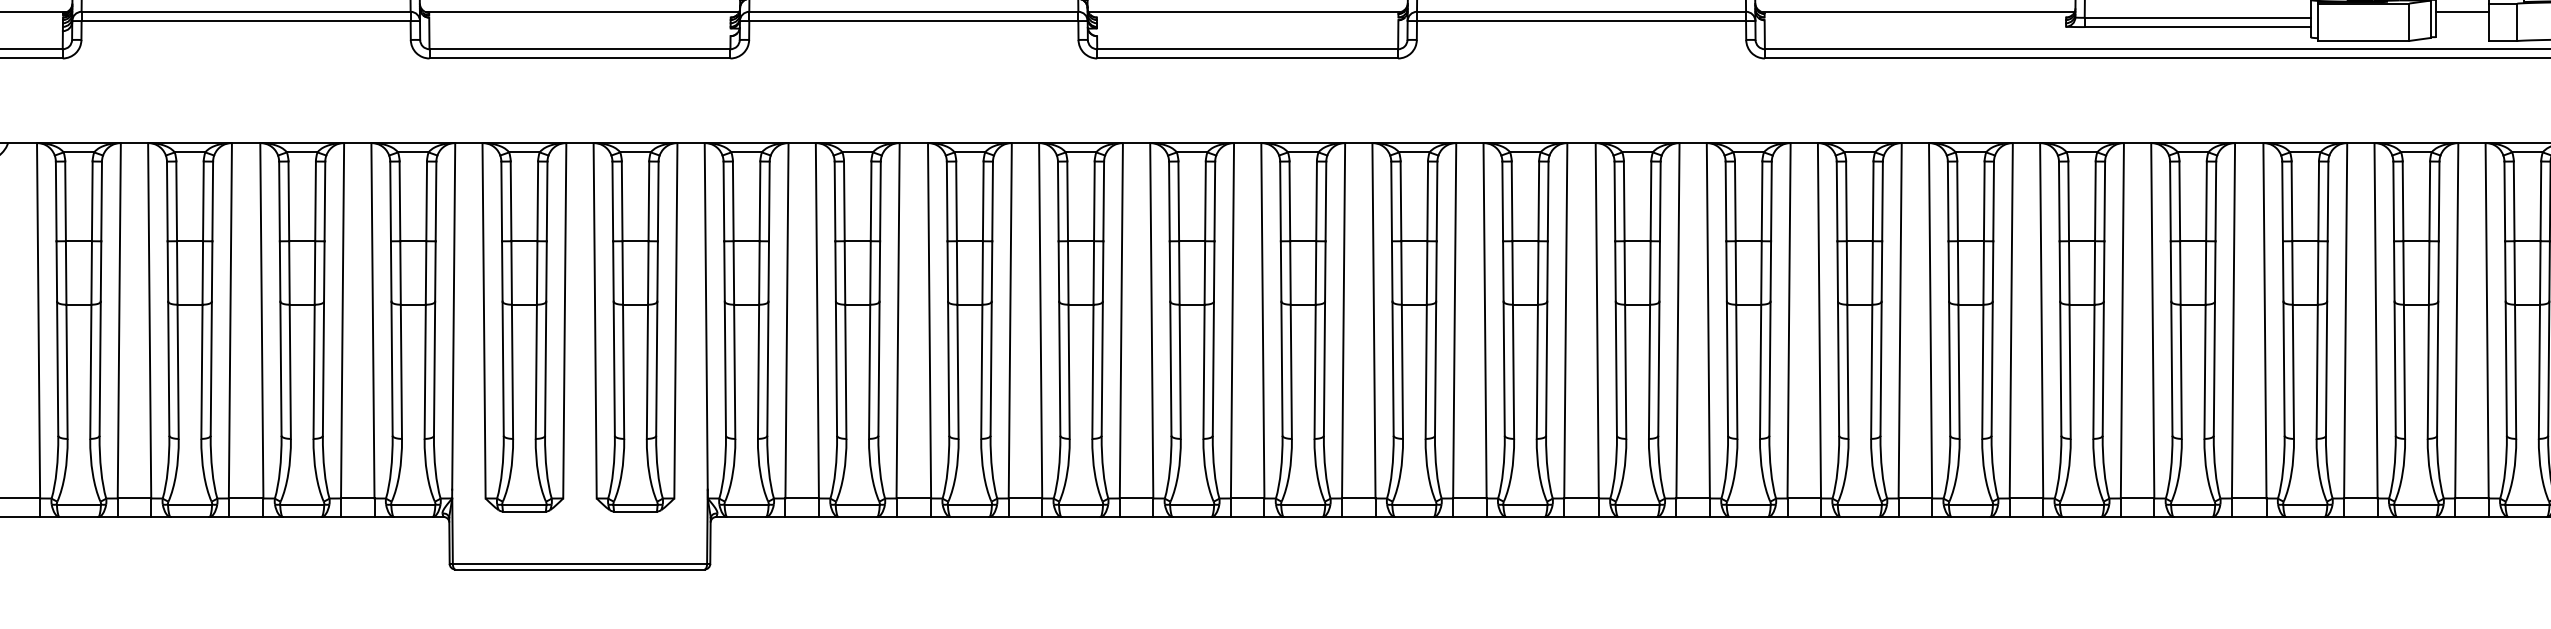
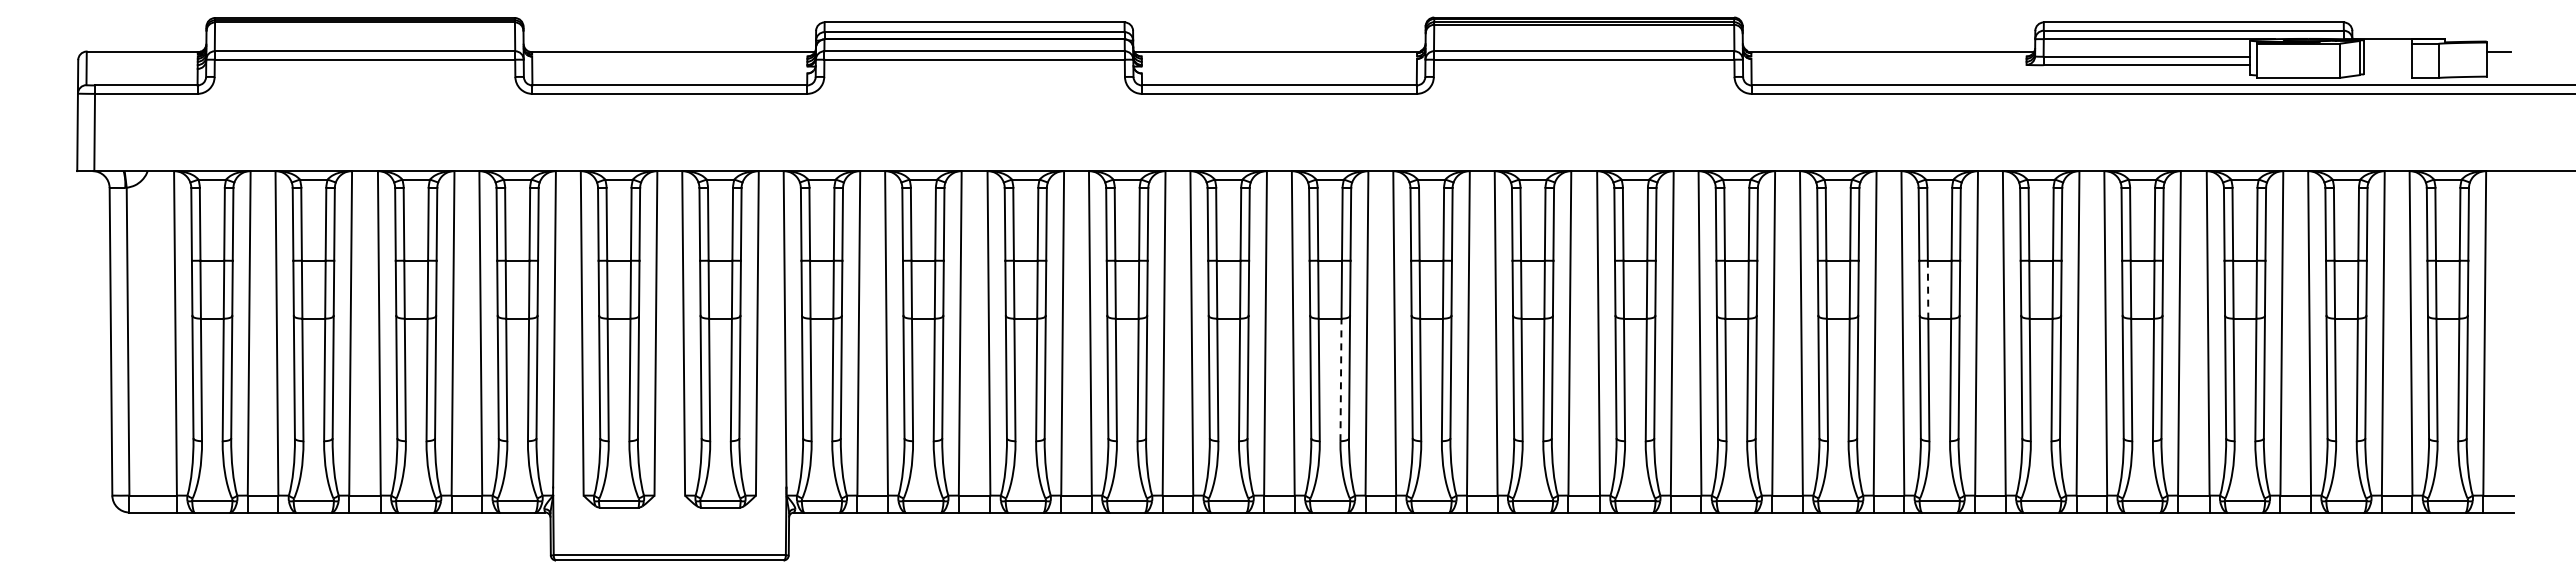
line: (2462, 12) -> (2388, 51), removed
line: (1958, 272) -> (1928, 289), solid -> dashed
line: (1315, 371) -> (1341, 379), solid -> dashed

